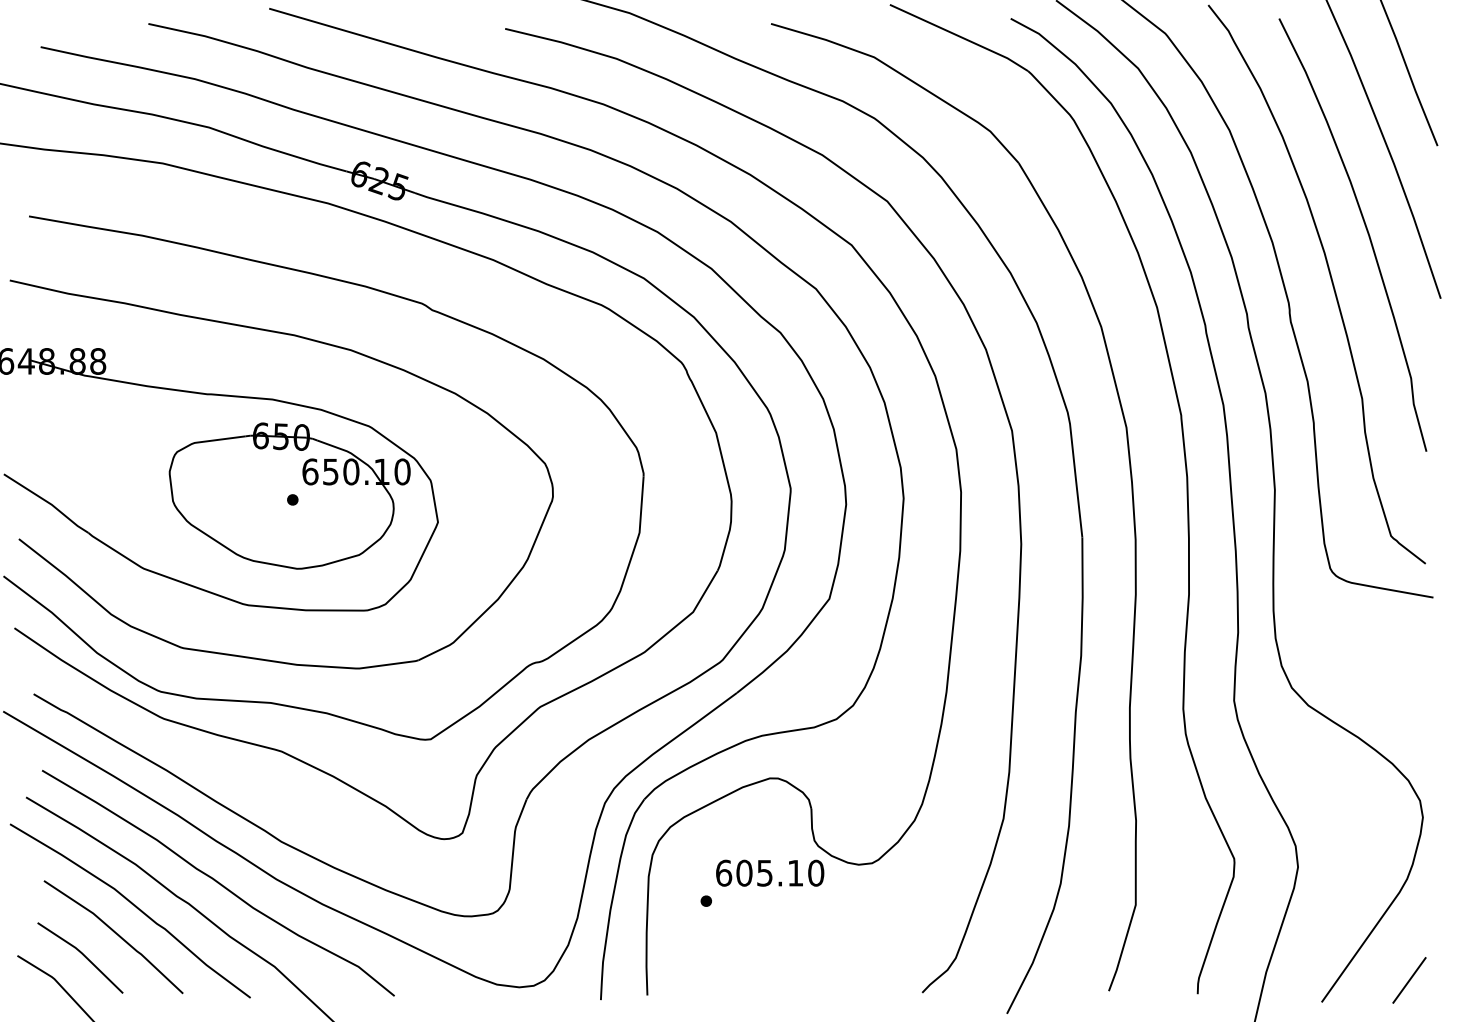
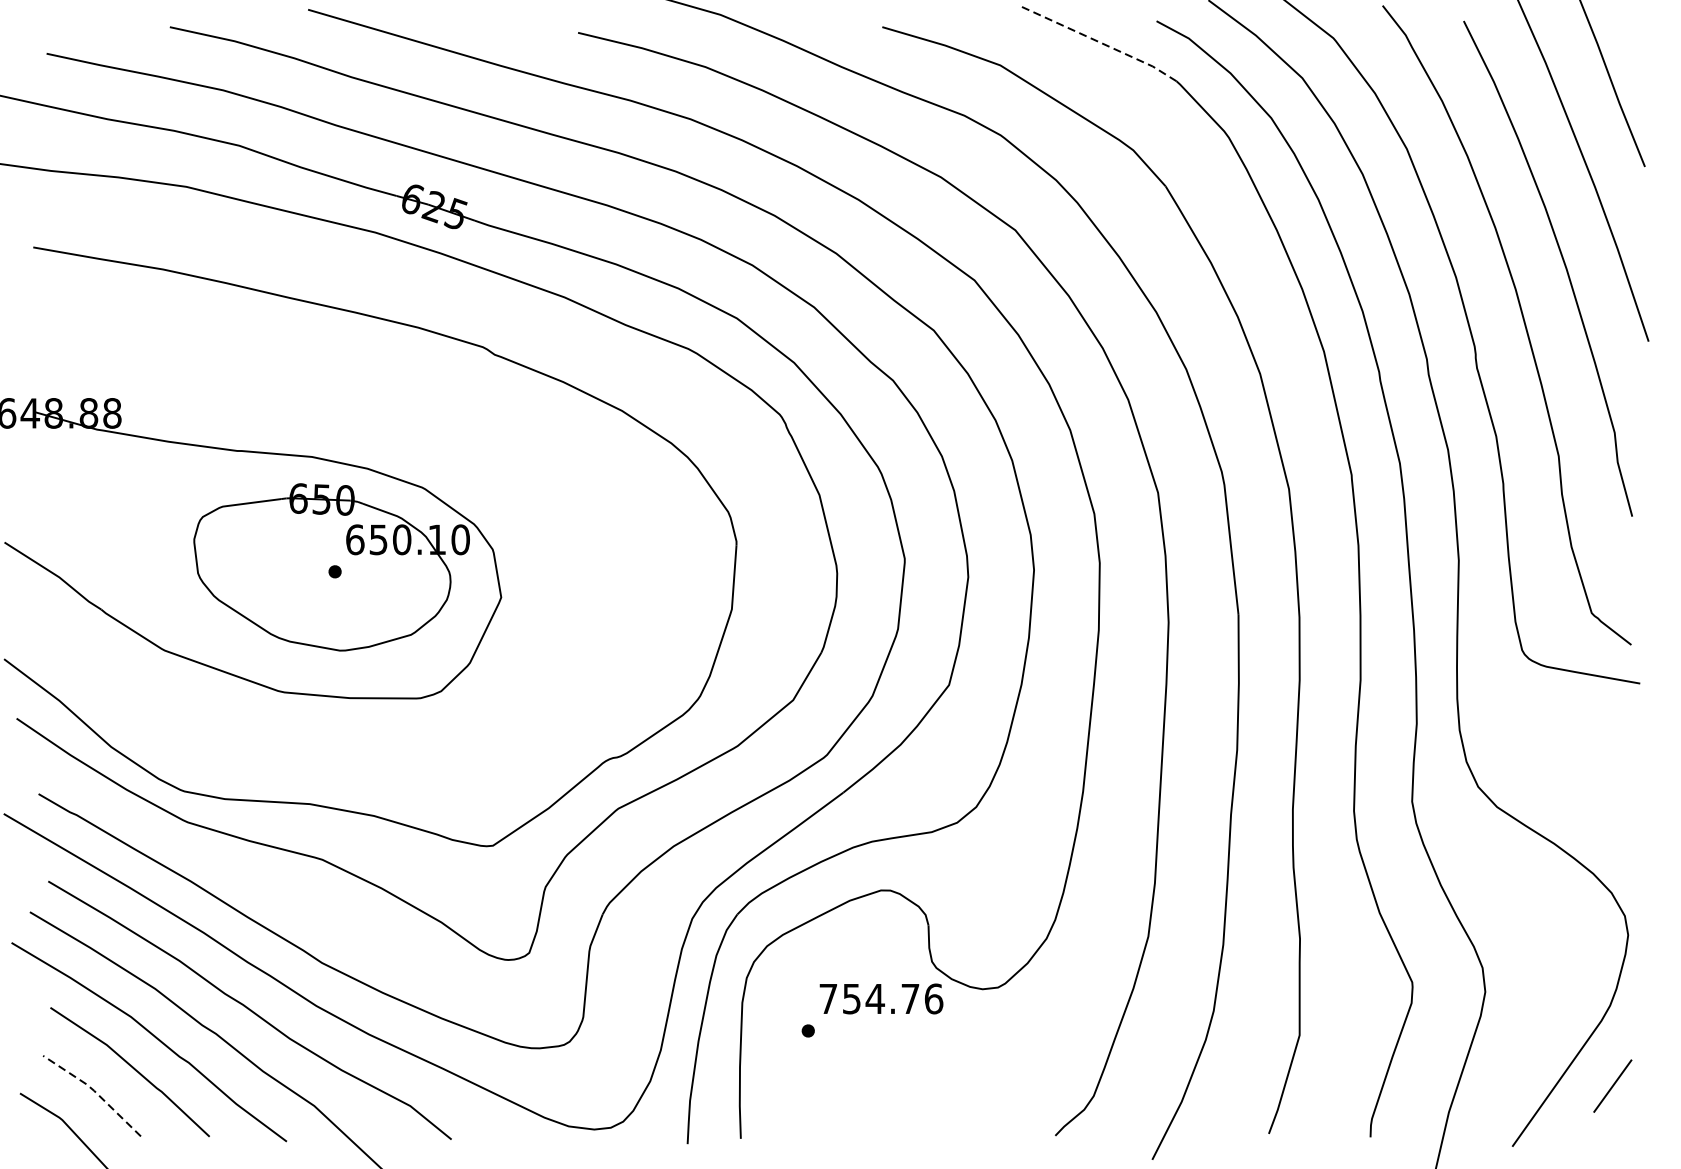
line: (960, 36) -> (1099, 41), solid -> dashed
part: (316, 342) -> (362, 391), removed
text: (770, 872) -> (881, 998), 605.10 -> 754.76
line: (82, 953) -> (94, 1090), solid -> dashed
line: (1409, 980) -> (1612, 1086), moved

